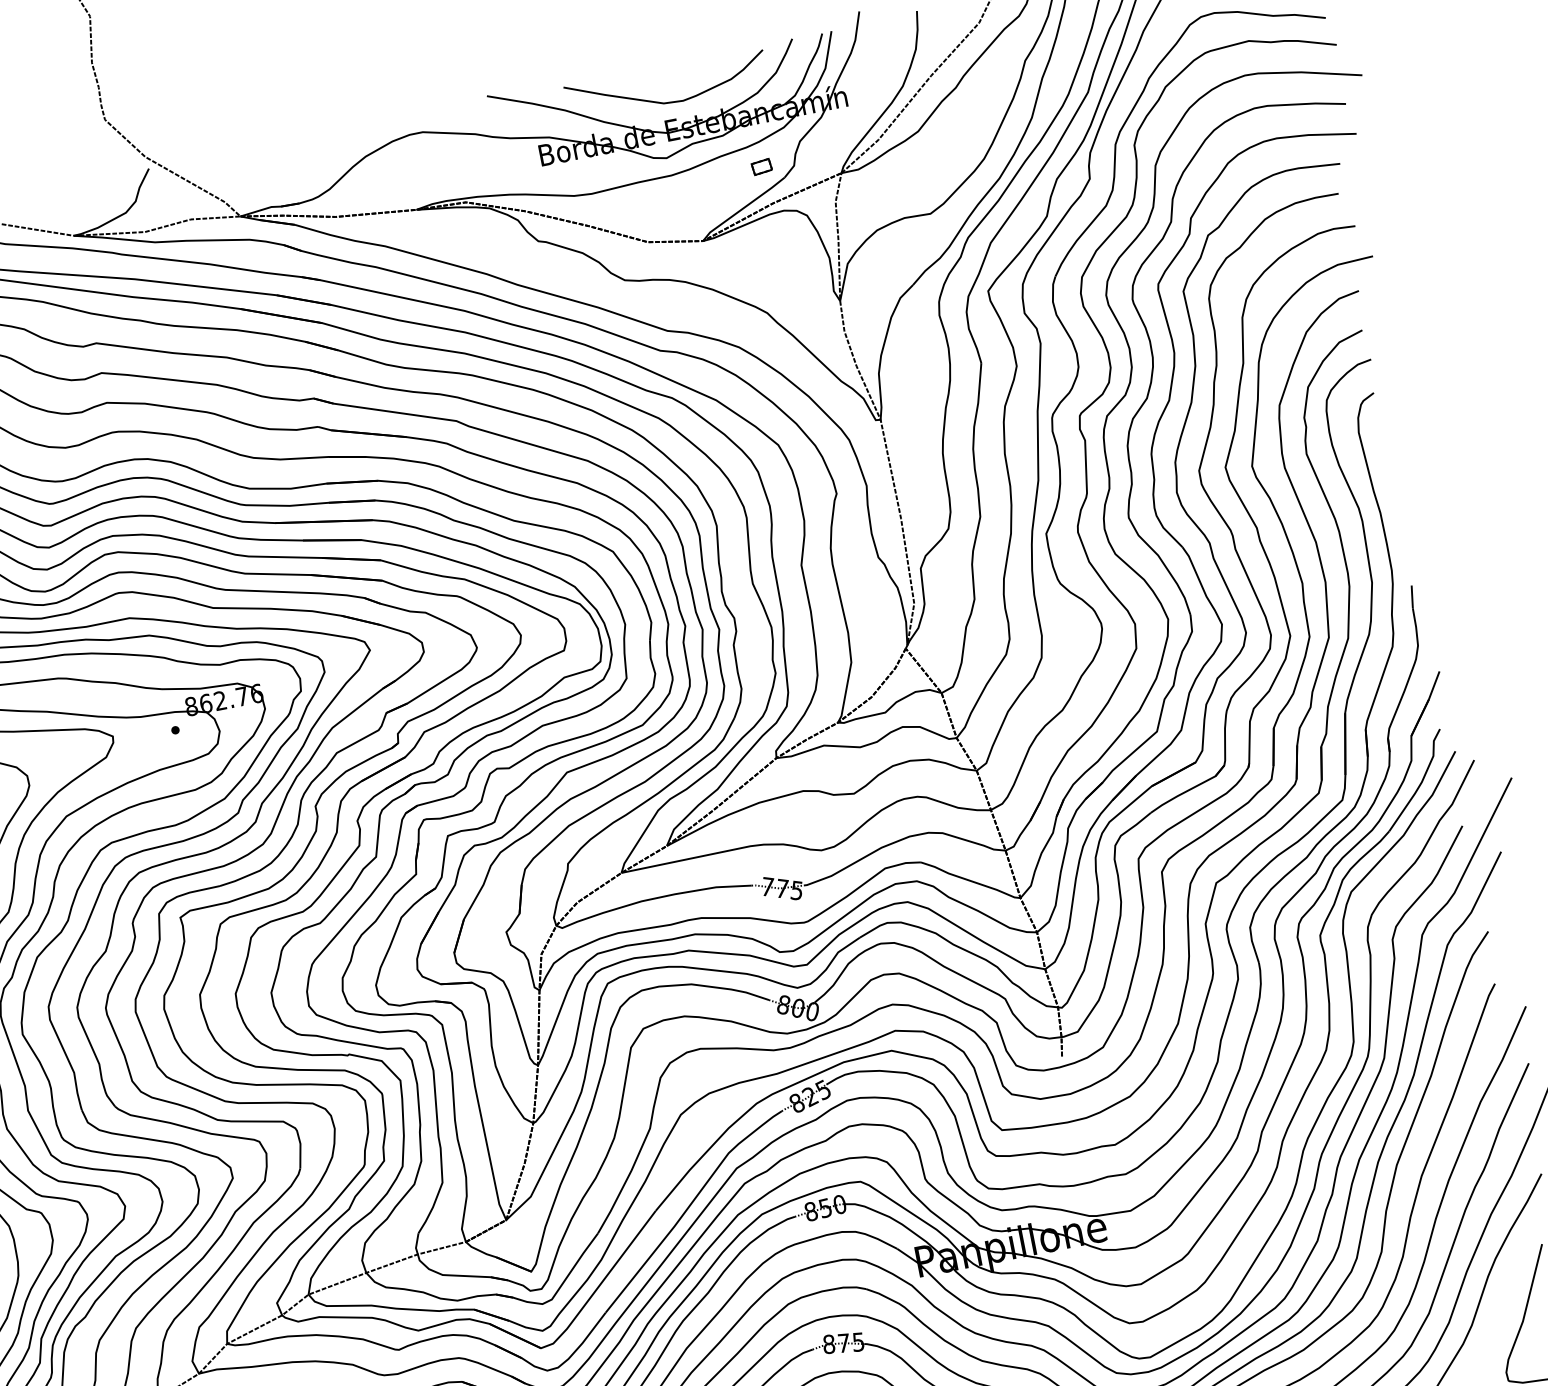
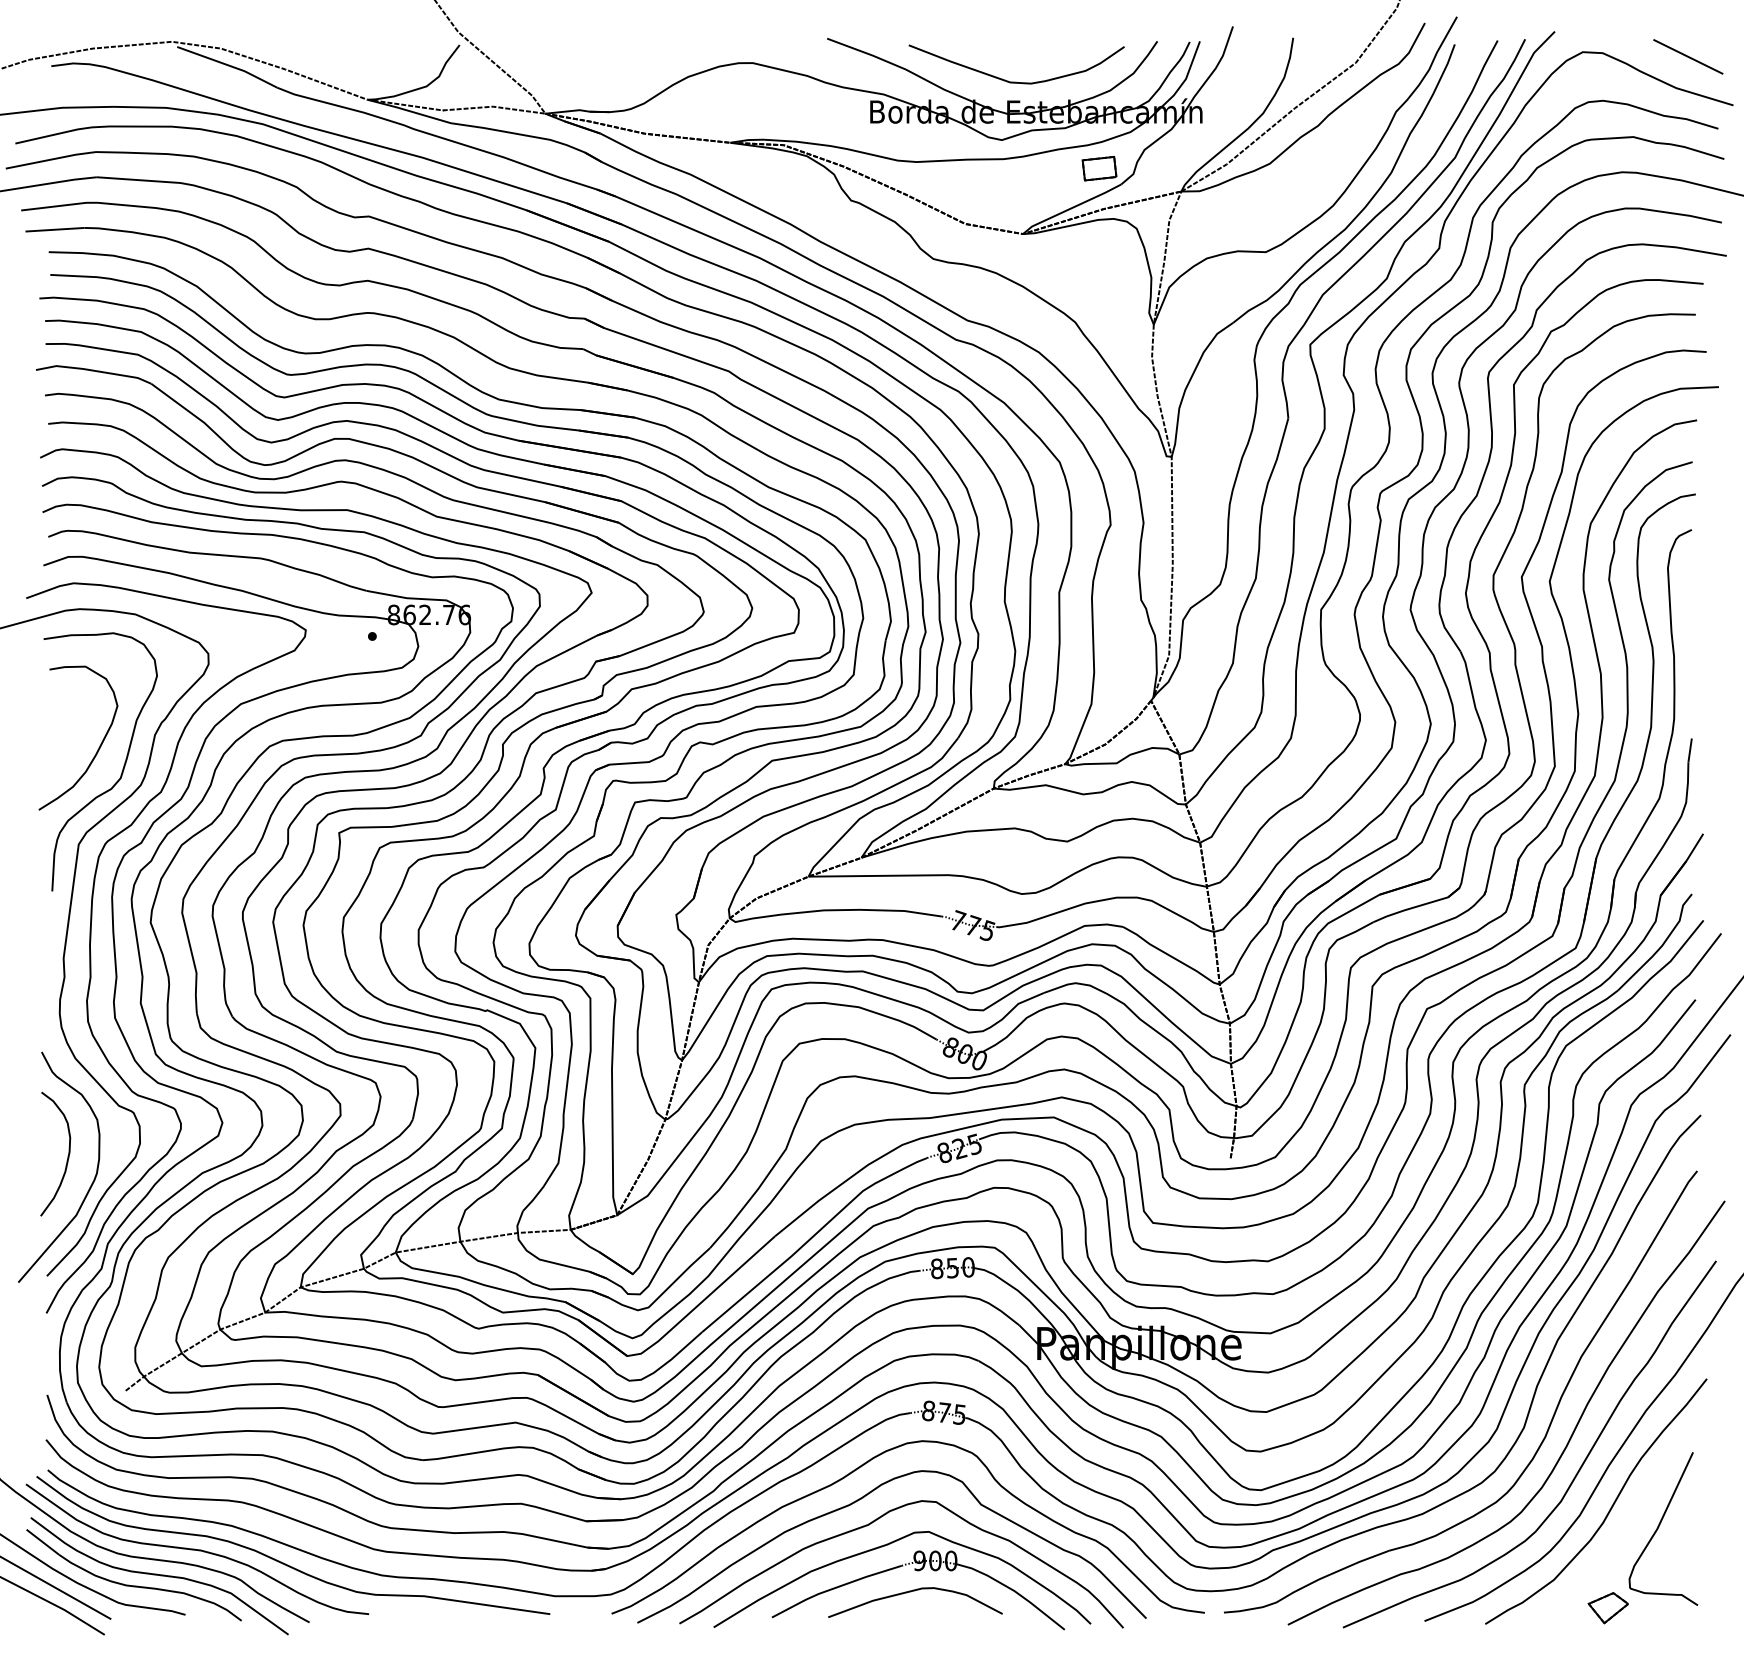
part: (761, 166) -> (1099, 168), size x1.67

